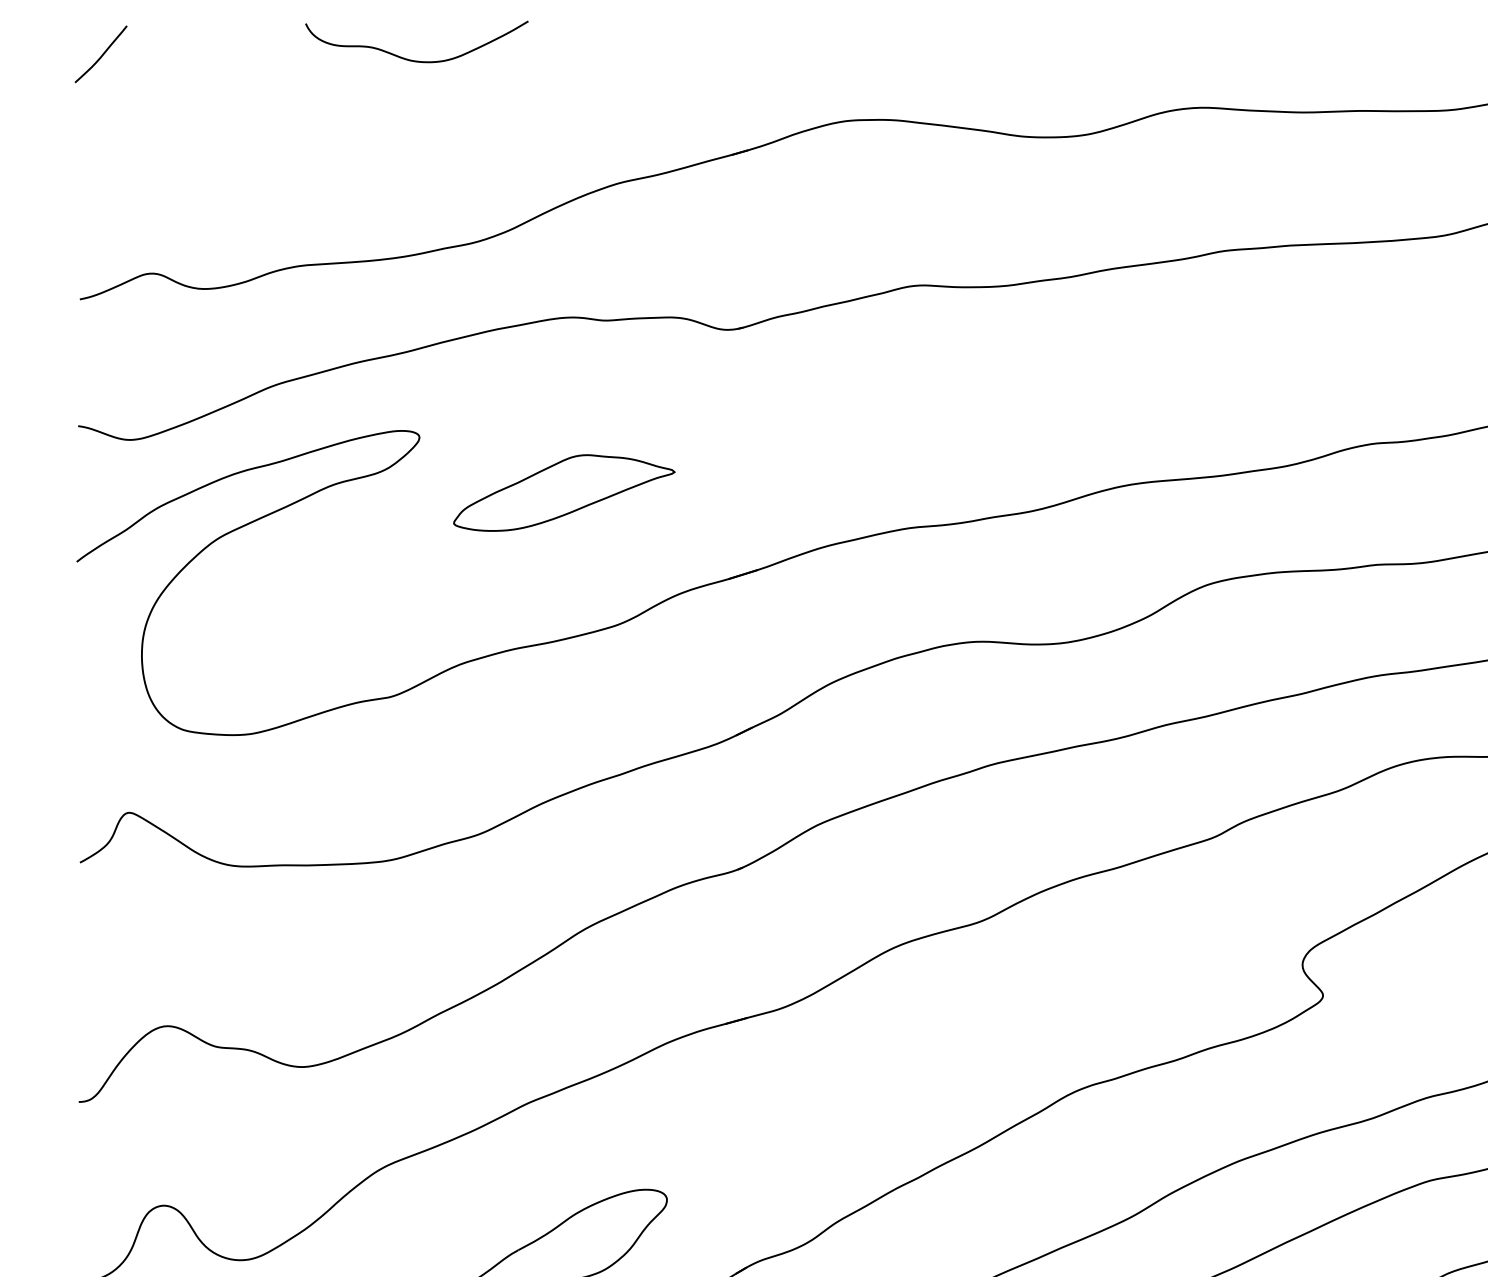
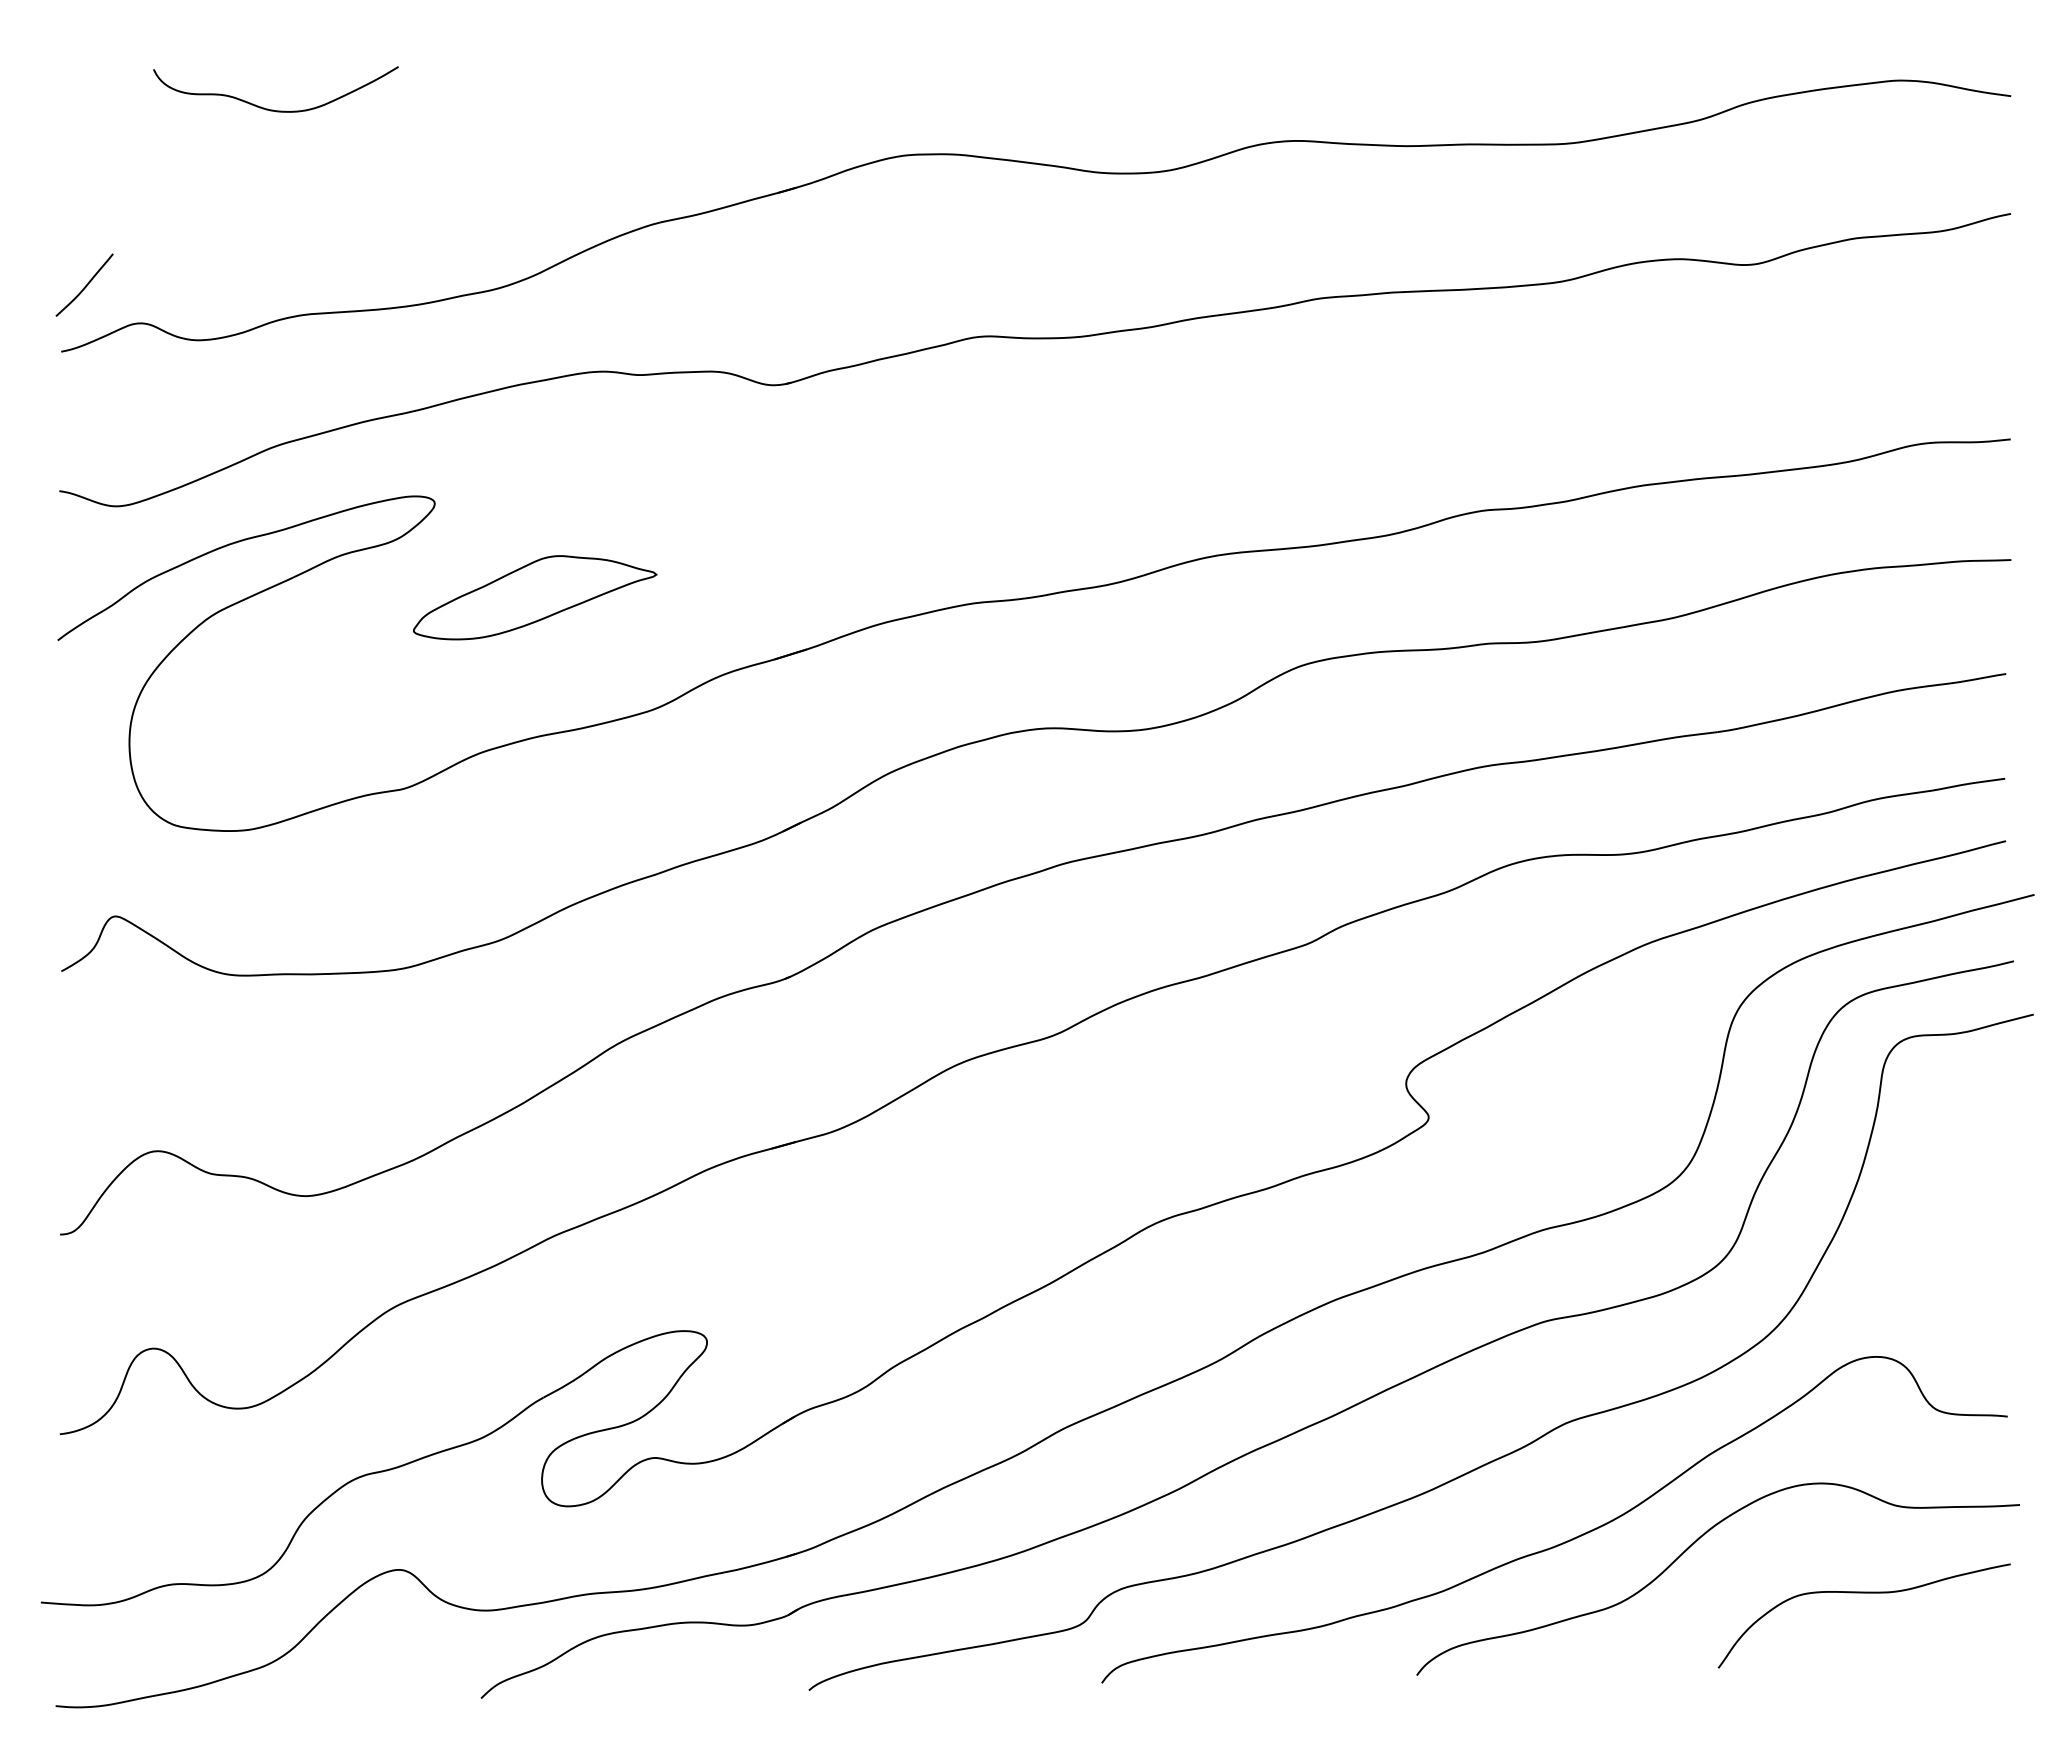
curve: (101, 54) -> (85, 285), moved
curve: (414, 60) -> (273, 109), moved
part: (564, 492) -> (535, 597), moved

